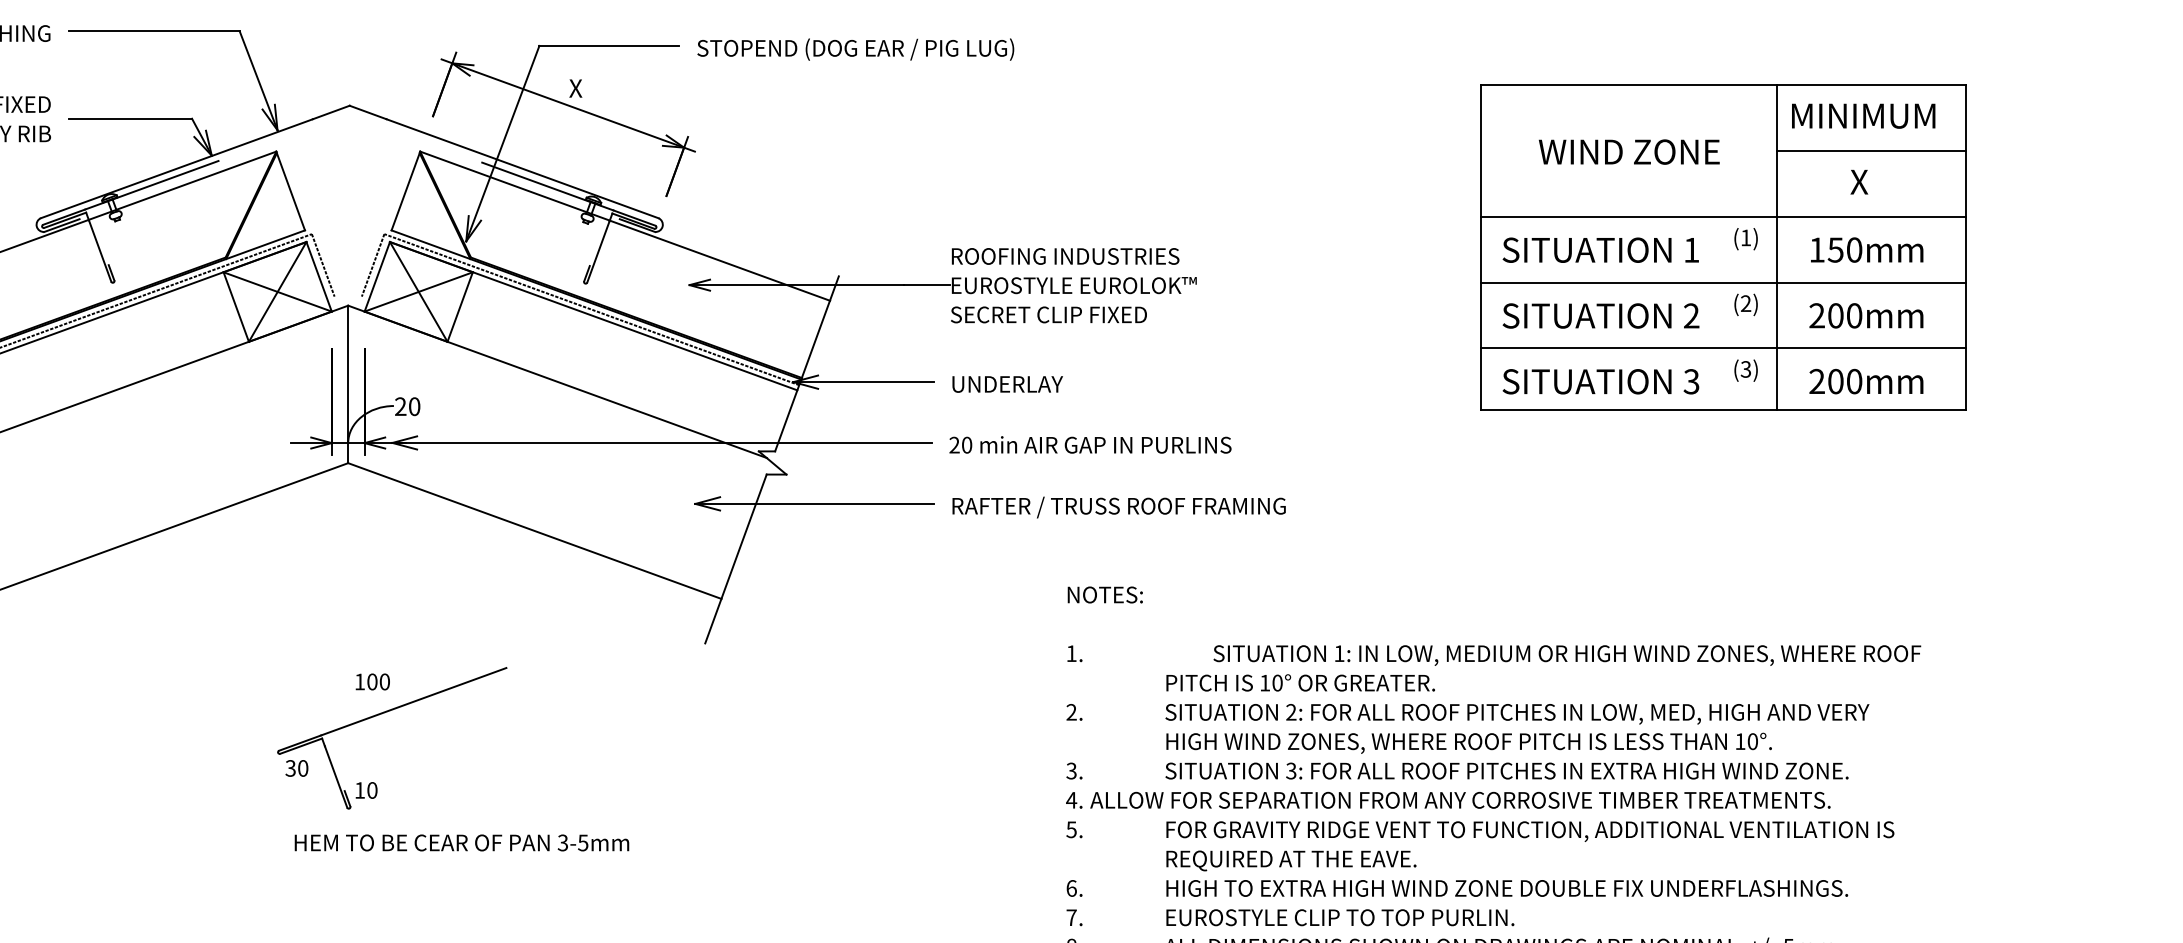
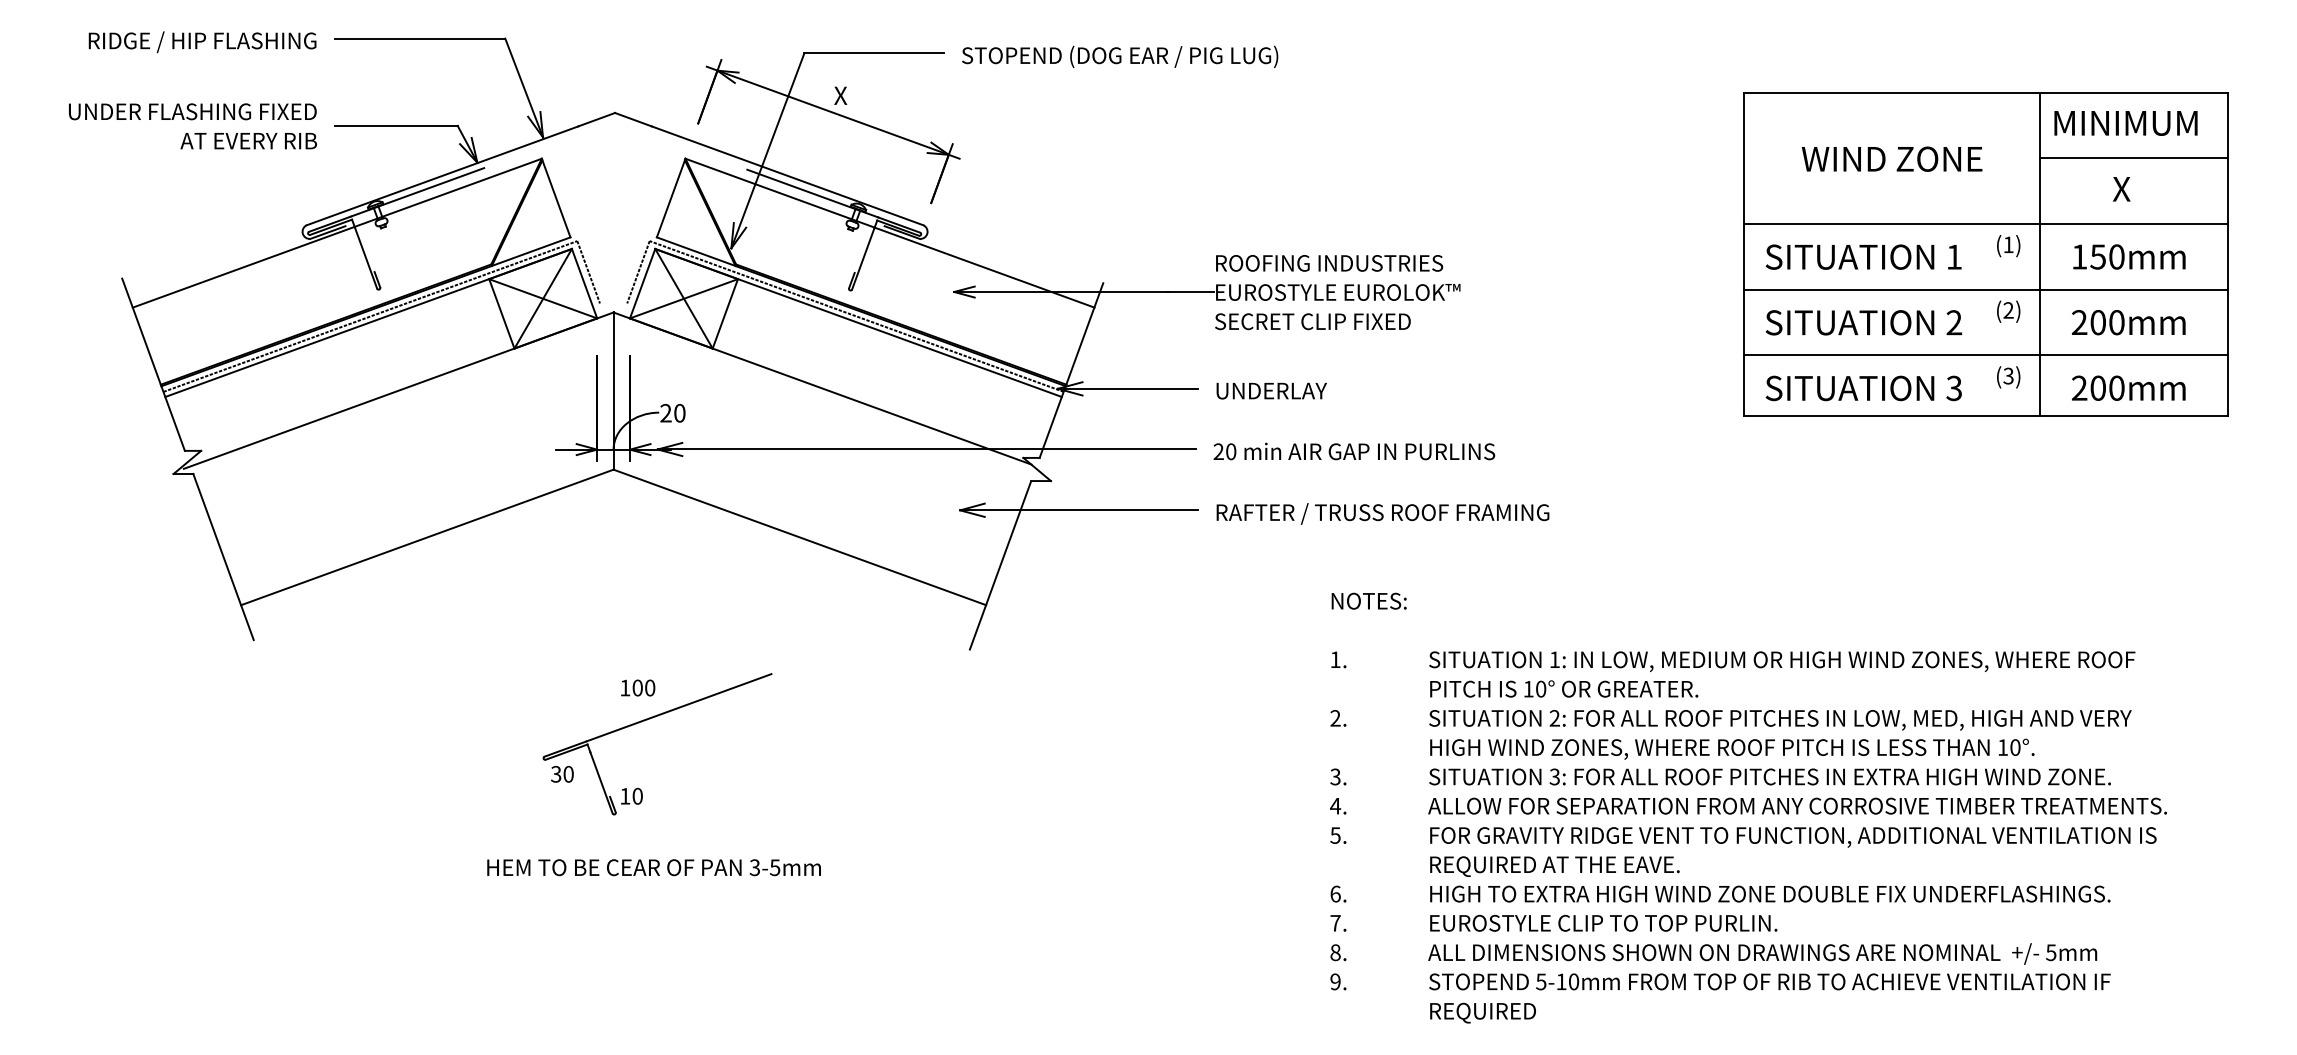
text: (1567, 655) -> (1782, 661), moved
text: (1460, 799) -> (1797, 805), moved
text: (461, 842) -> (653, 867), moved

